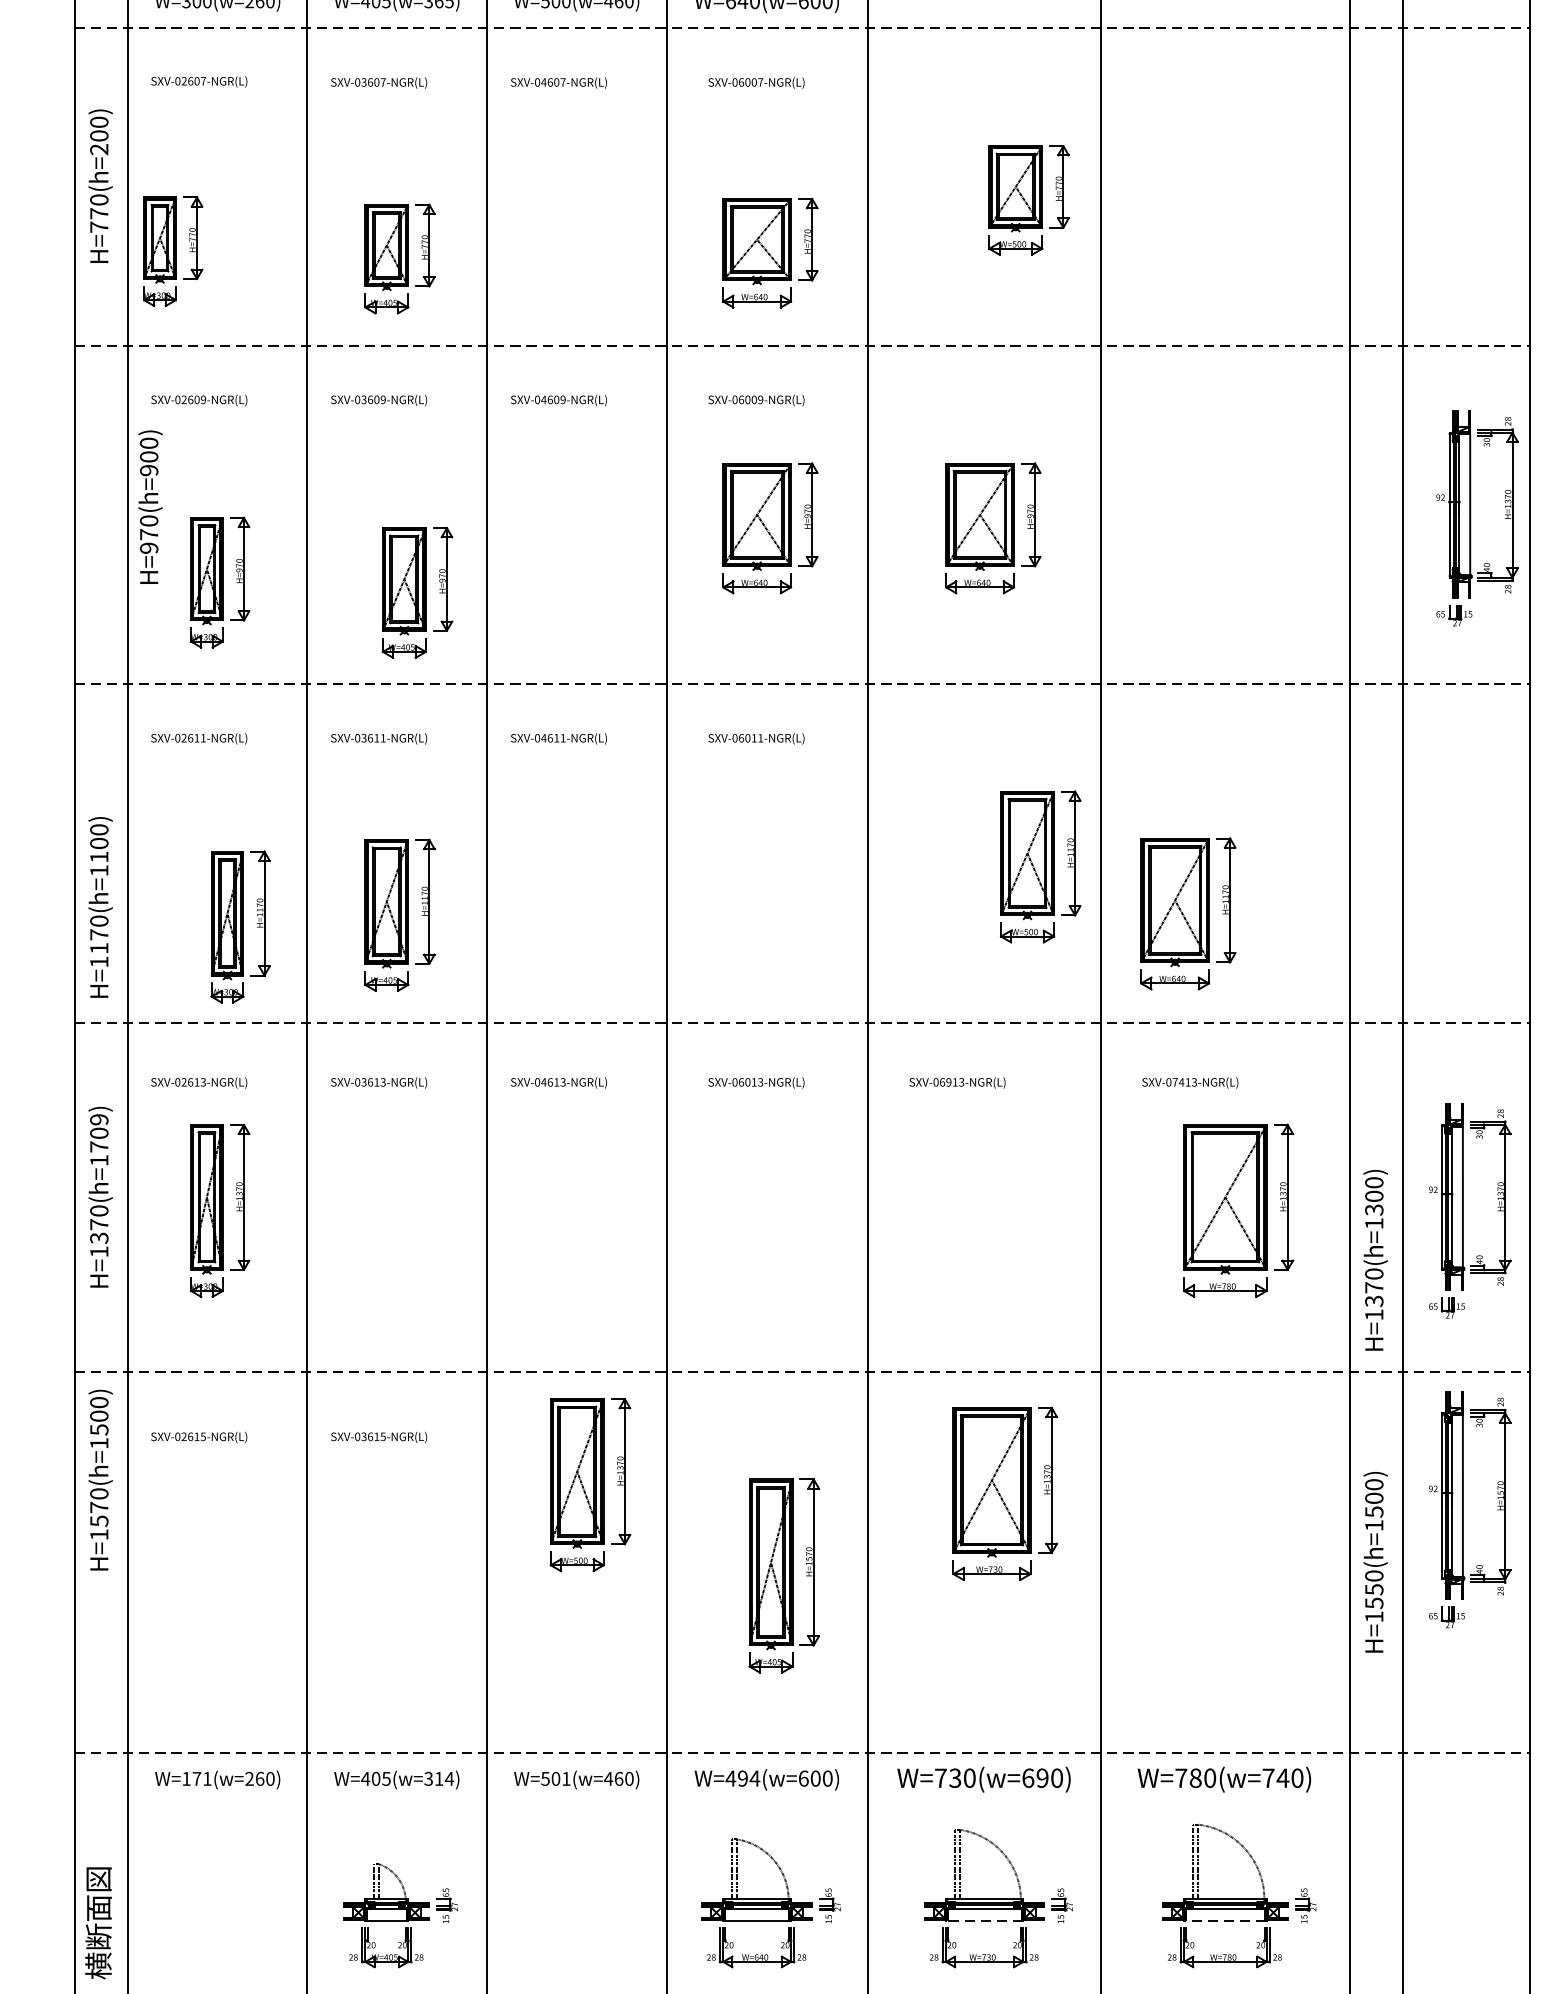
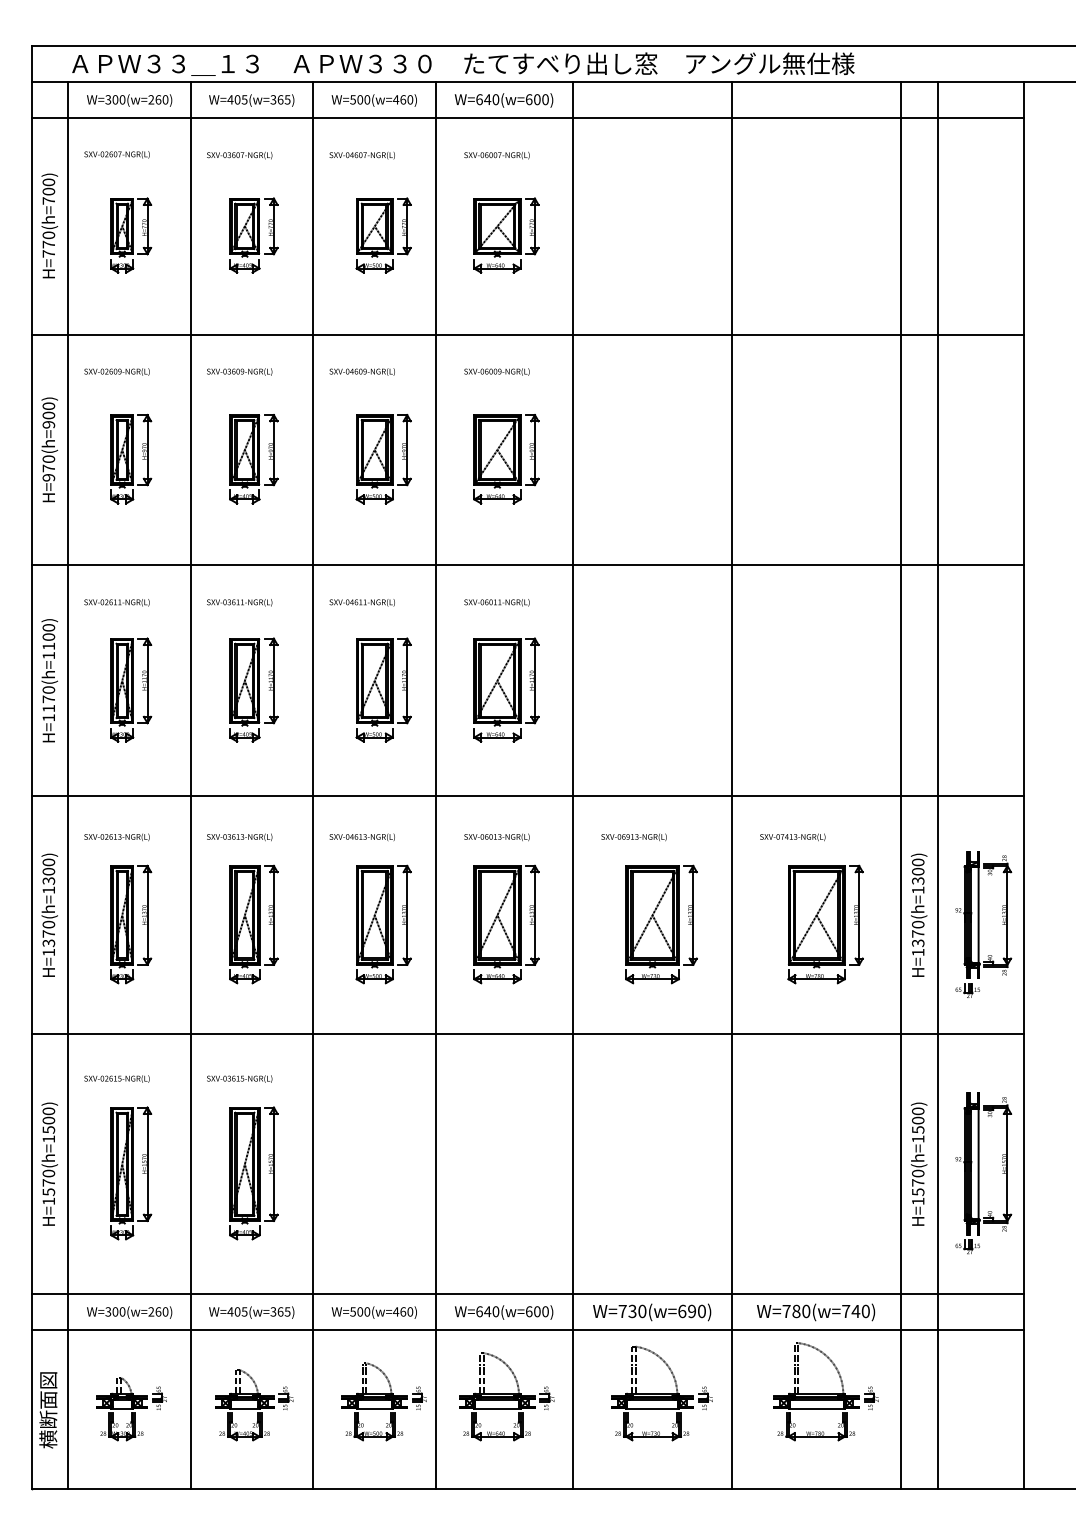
line: (802, 28) -> (528, 118), dashed -> solid
text: (98, 148) -> (48, 200), H=770(h=200) -> H=770(h=700)
part: (1028, 200) -> (383, 235), moved
part: (173, 251) -> (131, 235), moved
part: (770, 253) -> (506, 235), moved
part: (399, 258) -> (253, 235), moved
line: (802, 345) -> (528, 334), dashed -> solid
text: (150, 506) -> (49, 449), moved
part: (1477, 518) -> (988, 452), removed
part: (590, 528) -> (383, 459), added
part: (993, 528) -> (658, 459), removed
part: (220, 581) -> (131, 458), moved
part: (417, 593) -> (253, 459), moved
line: (802, 684) -> (528, 565), dashed -> solid
part: (1040, 866) -> (383, 689), moved
text: (100, 907) -> (49, 680), moved
part: (1188, 913) -> (506, 689), moved
part: (399, 914) -> (253, 689), moved
part: (241, 926) -> (131, 689), moved
line: (802, 1023) -> (528, 796), dashed -> solid
text: (98, 1132) -> (48, 871), H=1370(h=1709) -> H=1370(h=1300)
part: (399, 1210) -> (253, 924), added
part: (770, 1210) -> (506, 924), added
text: (1374, 1259) -> (918, 914), moved
line: (802, 1372) -> (528, 1034), dashed -> solid
text: (100, 1479) -> (49, 1163), moved
part: (590, 1484) -> (383, 924), moved
part: (1005, 1493) -> (661, 924), moved
part: (1470, 1509) -> (983, 1173), moved
part: (220, 1575) -> (131, 1173), added
part: (783, 1575) -> (253, 1173), moved
text: (1374, 1589) -> (918, 1182), H=1550(h=1500) -> H=1570(h=1500)
line: (802, 1753) -> (528, 1294), dashed -> solid
text: (197, 1778) -> (115, 1311), W=171(w=260) -> W=300(w=260)
text: (443, 1778) -> (283, 1311), W=405(w=314) -> W=405(w=365)
text: (566, 1778) -> (367, 1311), W=501(w=460) -> W=500(w=460)
text: (742, 1778) -> (487, 1311), W=494(w=600) -> W=640(w=600)
line: (802, 1806) -> (528, 1330), added
part: (590, 1910) -> (383, 1401), added
line: (984, 1920) -> (652, 1408), dashed -> solid
line: (1225, 1920) -> (816, 1408), dashed -> solid
part: (220, 1922) -> (131, 1409), added

